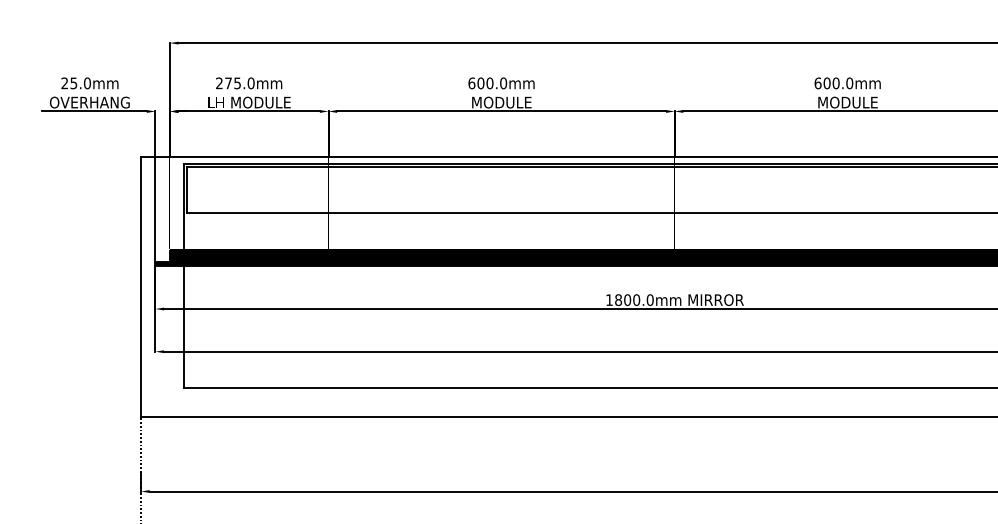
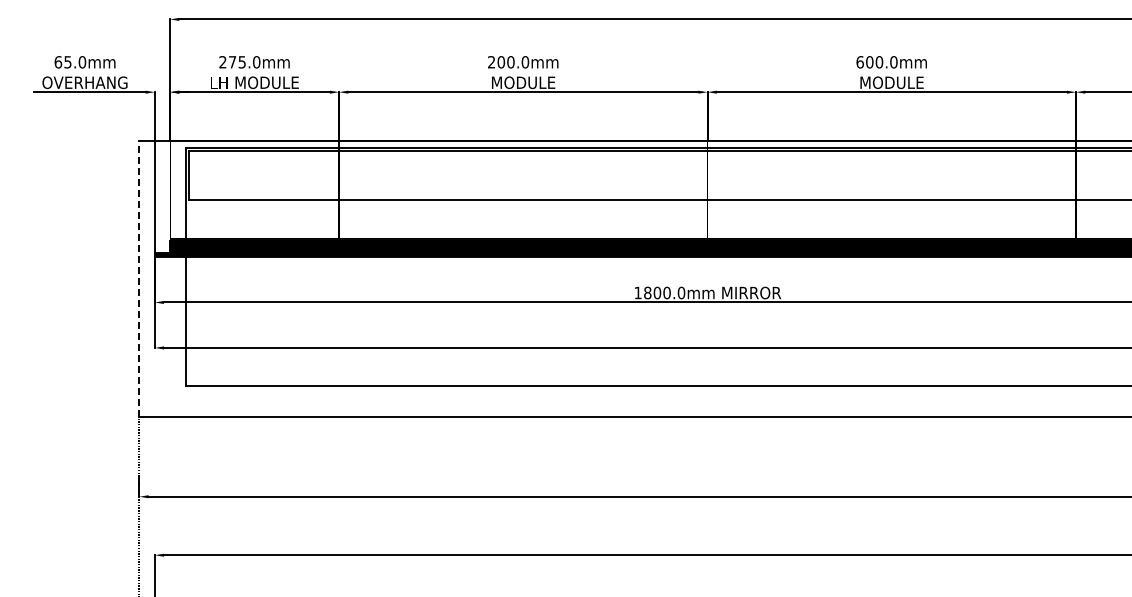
text: (64, 83) -> (58, 62), 25.0mm -> 65.0mm
text: (471, 83) -> (491, 62), 600.0mm -> 200.0mm
line: (141, 286) -> (139, 278), solid -> dashed

